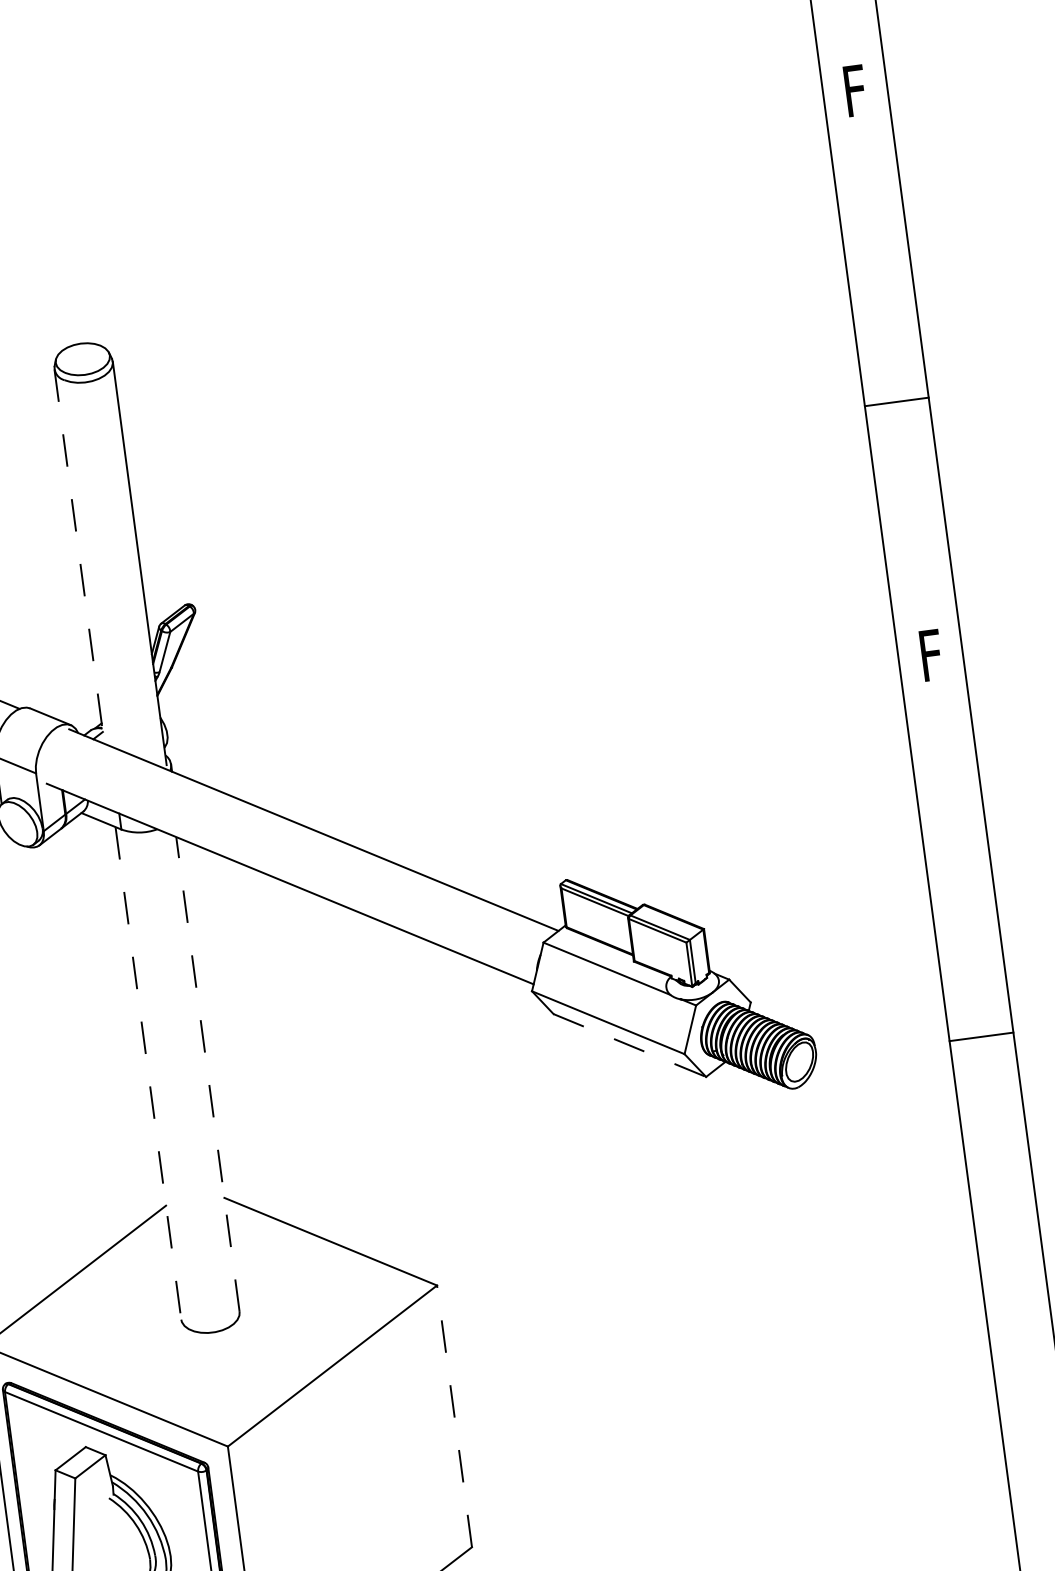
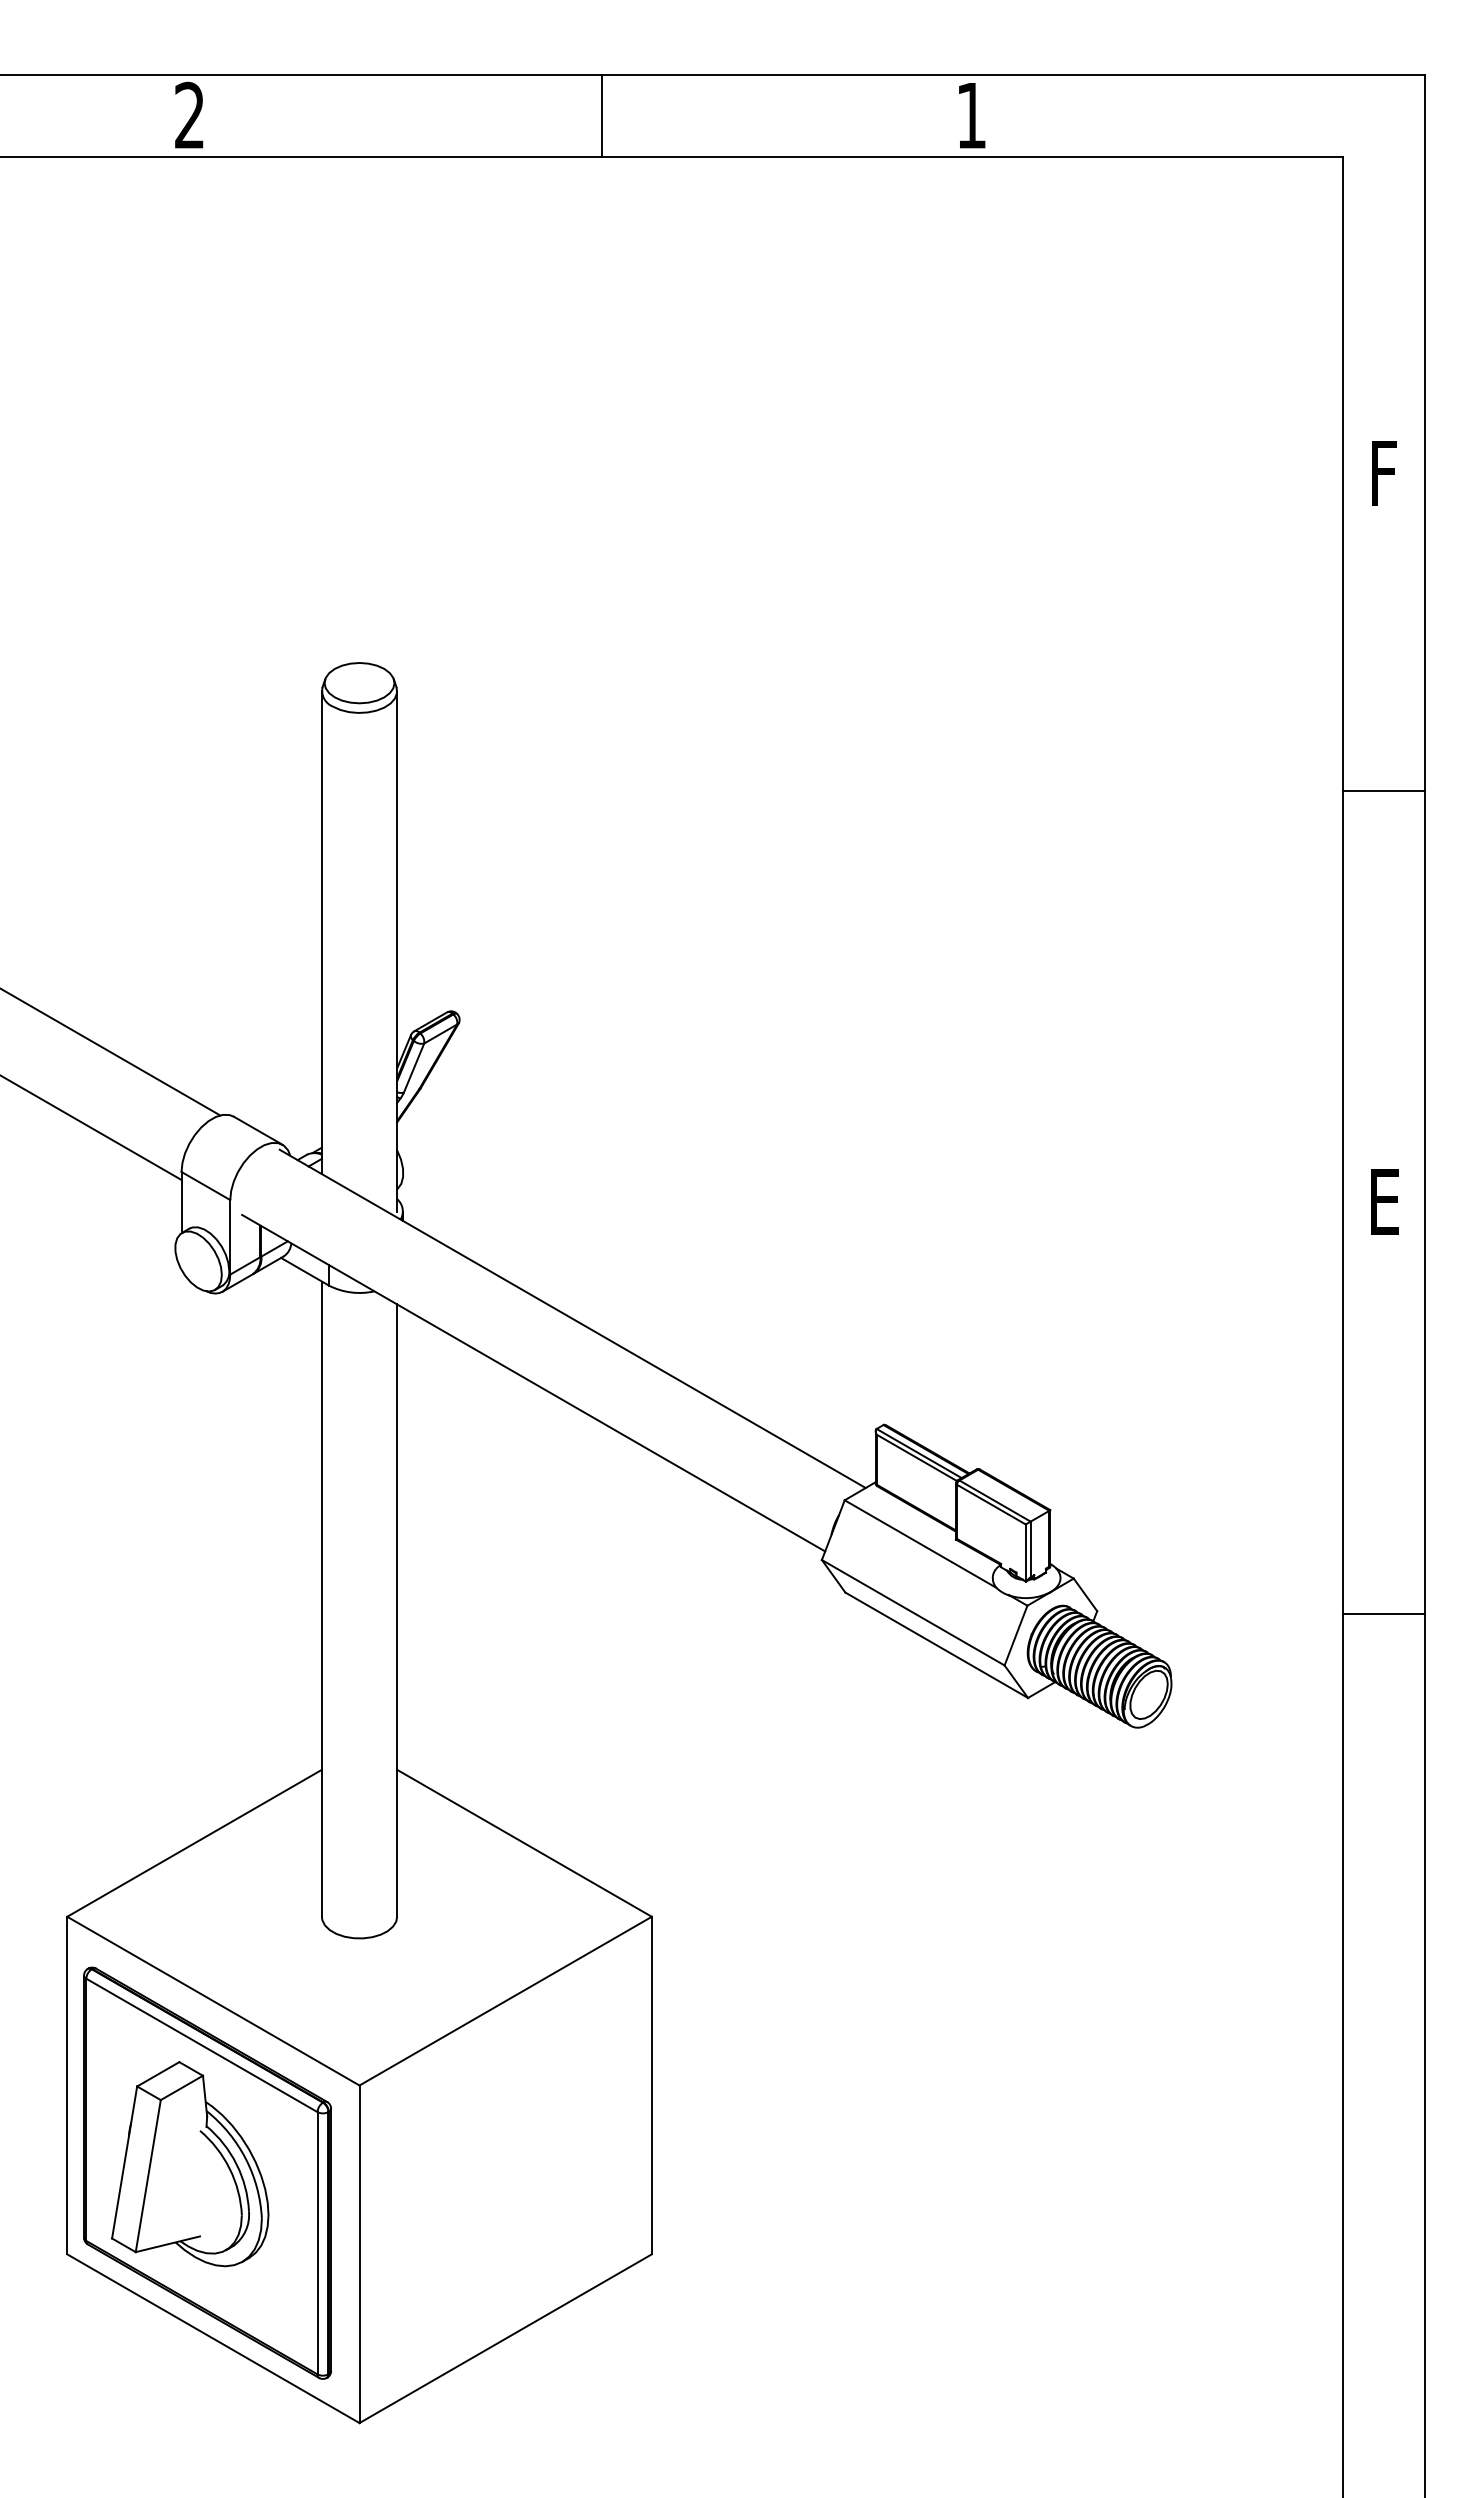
line: (896, 401) -> (1383, 790), moved
line: (79, 557) -> (321, 933), dashed -> solid
text: (931, 655) -> (1384, 1201), F -> E
line: (981, 1036) -> (1383, 1613), moved
line: (630, 1045) -> (937, 1645), dashed -> solid
line: (148, 1073) -> (321, 1599), dashed -> solid
line: (208, 1074) -> (397, 1610), dashed -> solid
line: (454, 1416) -> (651, 2085), dashed -> solid

